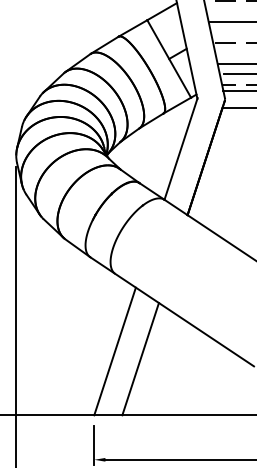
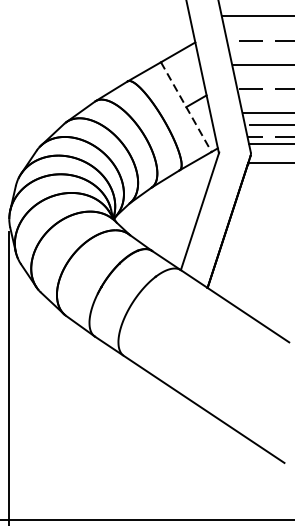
line: (169, 59) -> (186, 107), solid -> dashed
line: (114, 351) -> (122, 445), removed
line: (140, 359) -> (153, 455), removed

